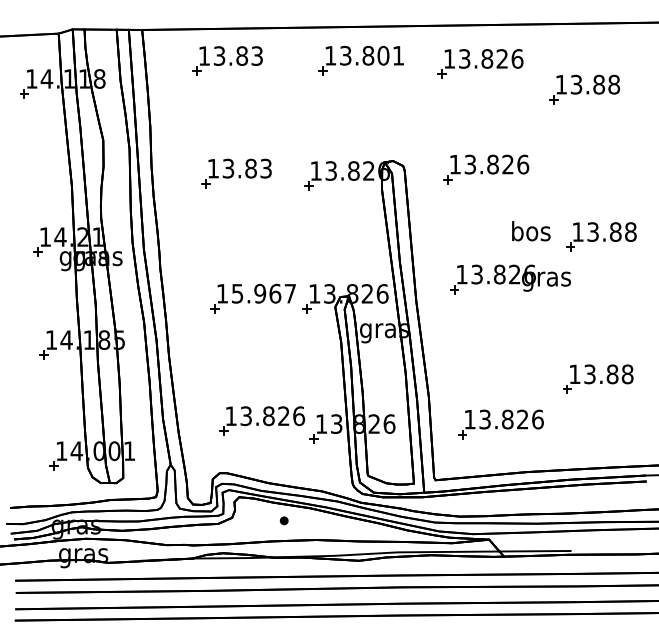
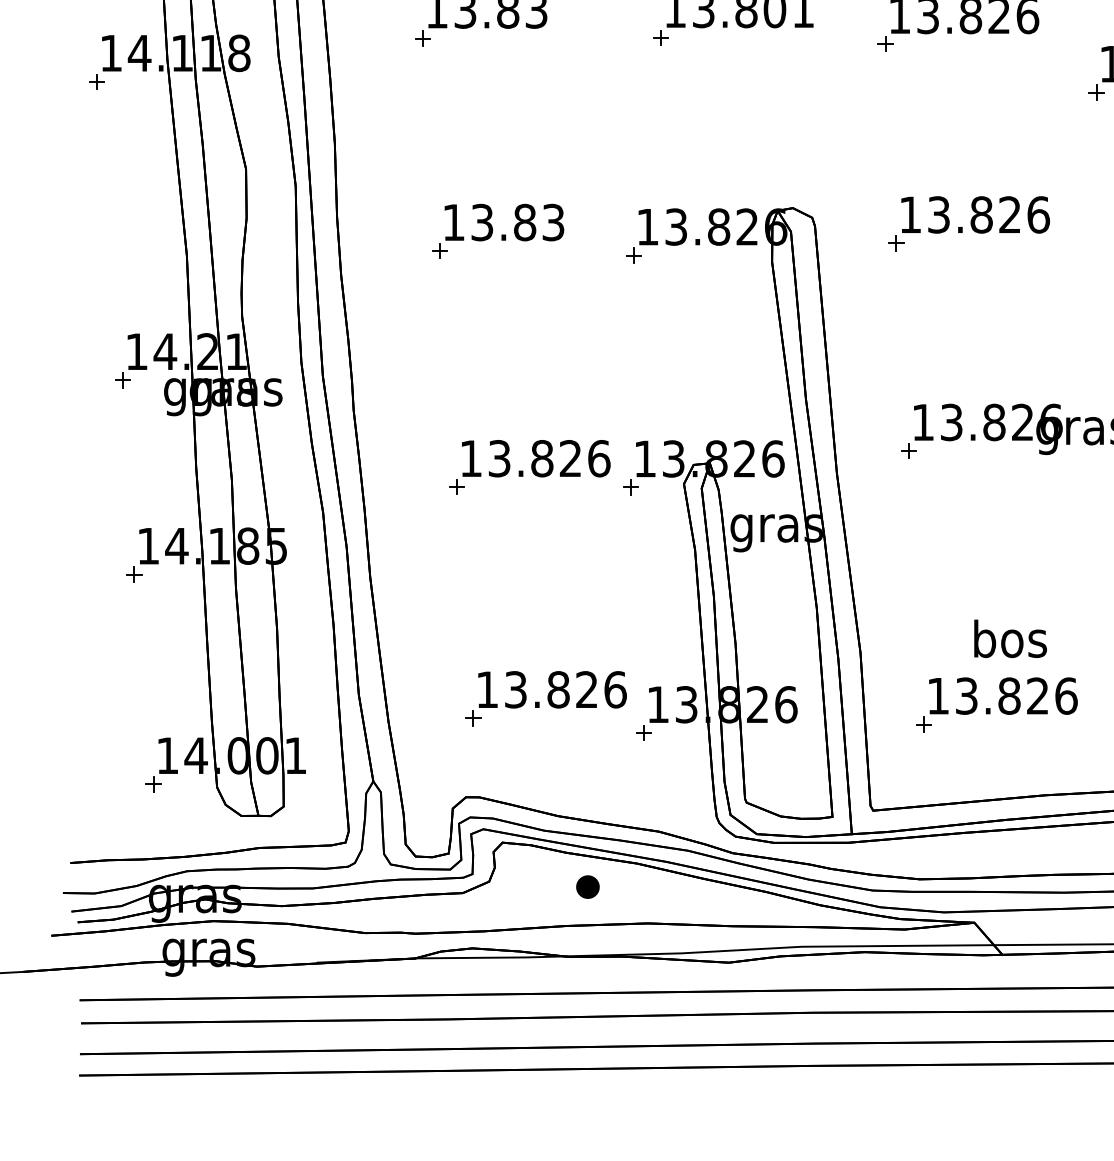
text: (531, 231) -> (1010, 639), moved
text: (264, 293) -> (550, 458), 15.967 -> 13.826
part: (283, 520) -> (586, 886), size x1.67

